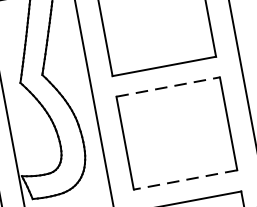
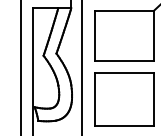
line: (168, 87) -> (124, 73), dashed -> solid
line: (184, 180) -> (123, 126), dashed -> solid

